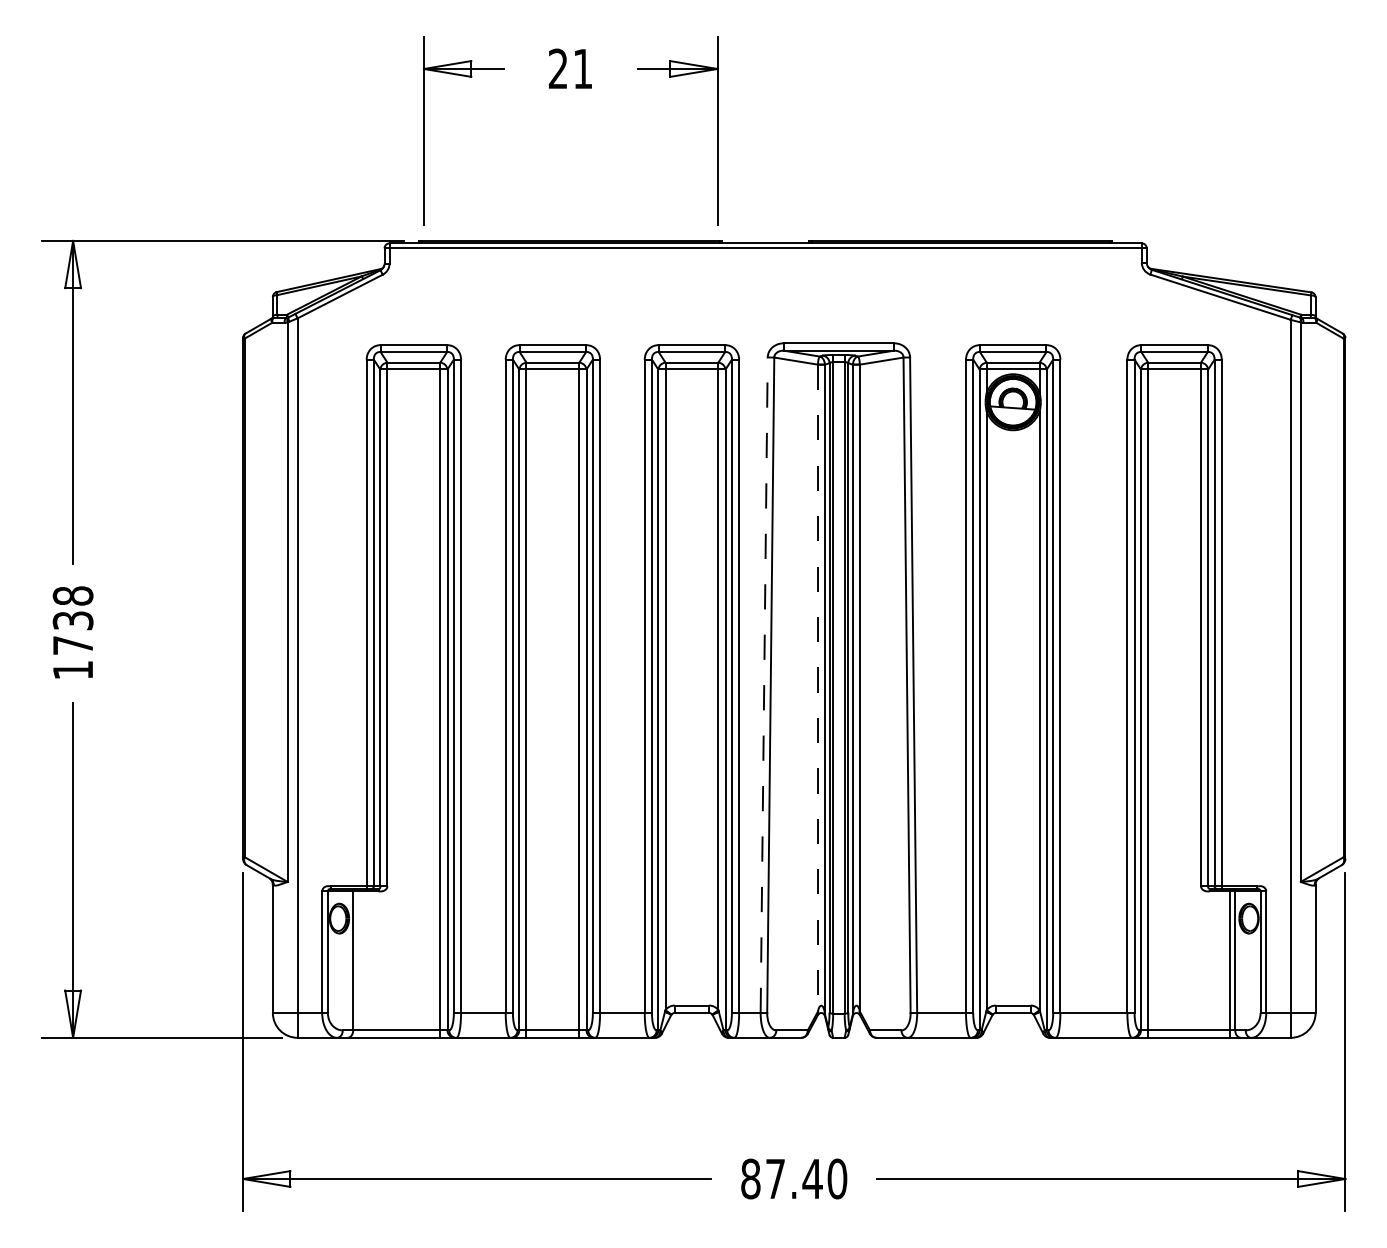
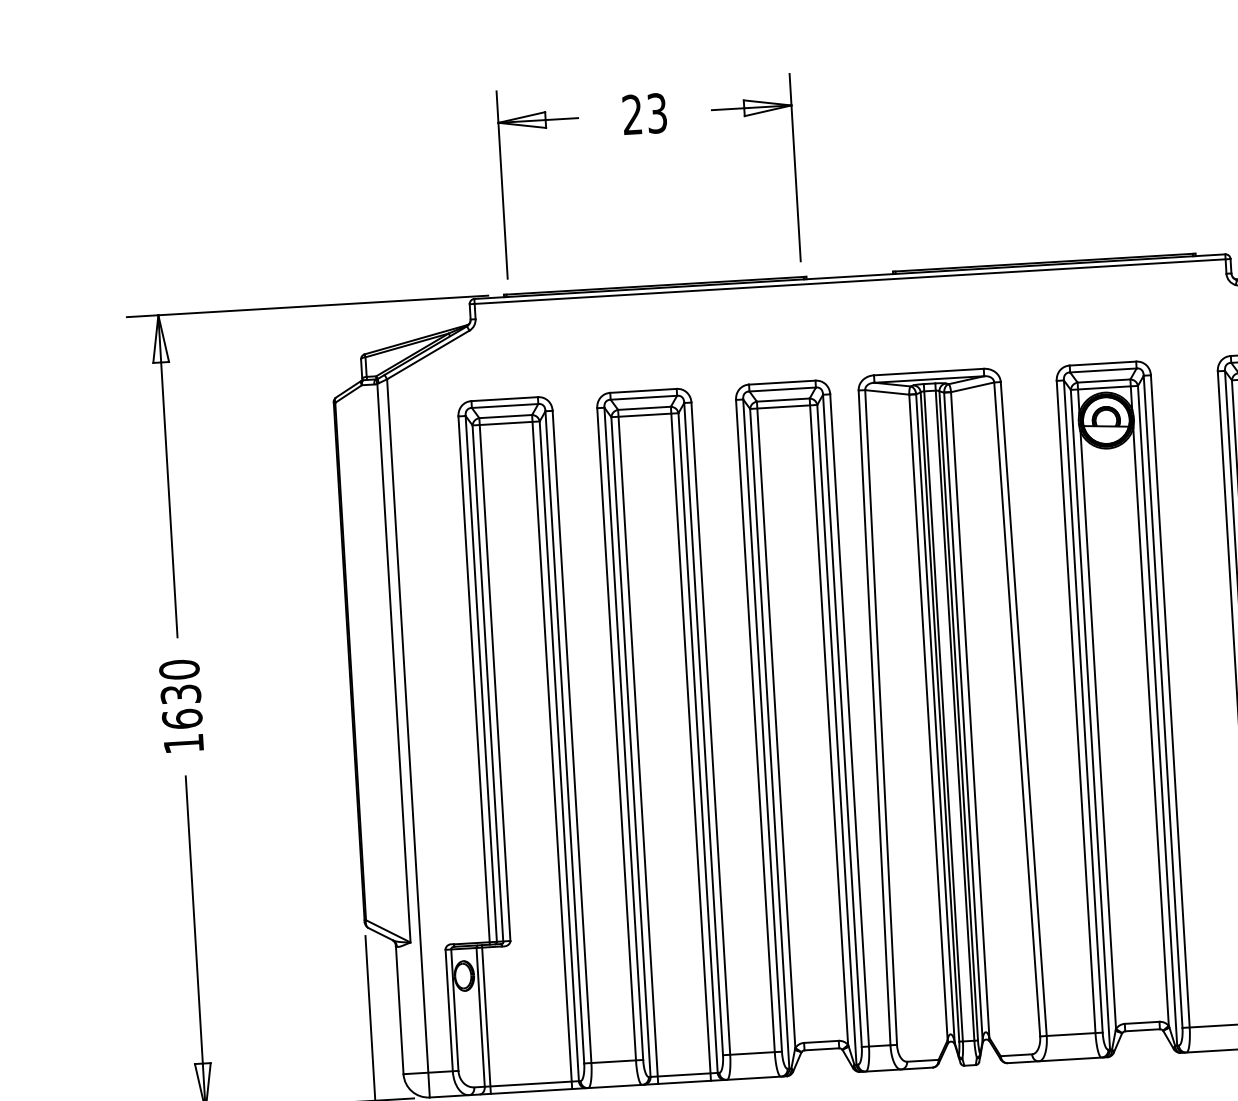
text: (582, 68) -> (656, 112), 21 -> 23
text: (72, 620) -> (180, 694), 1738 -> 1630
line: (764, 685) -> (874, 718), dashed -> solid
line: (818, 688) -> (928, 717), dashed -> solid
line: (358, 962) -> (486, 1018), added

